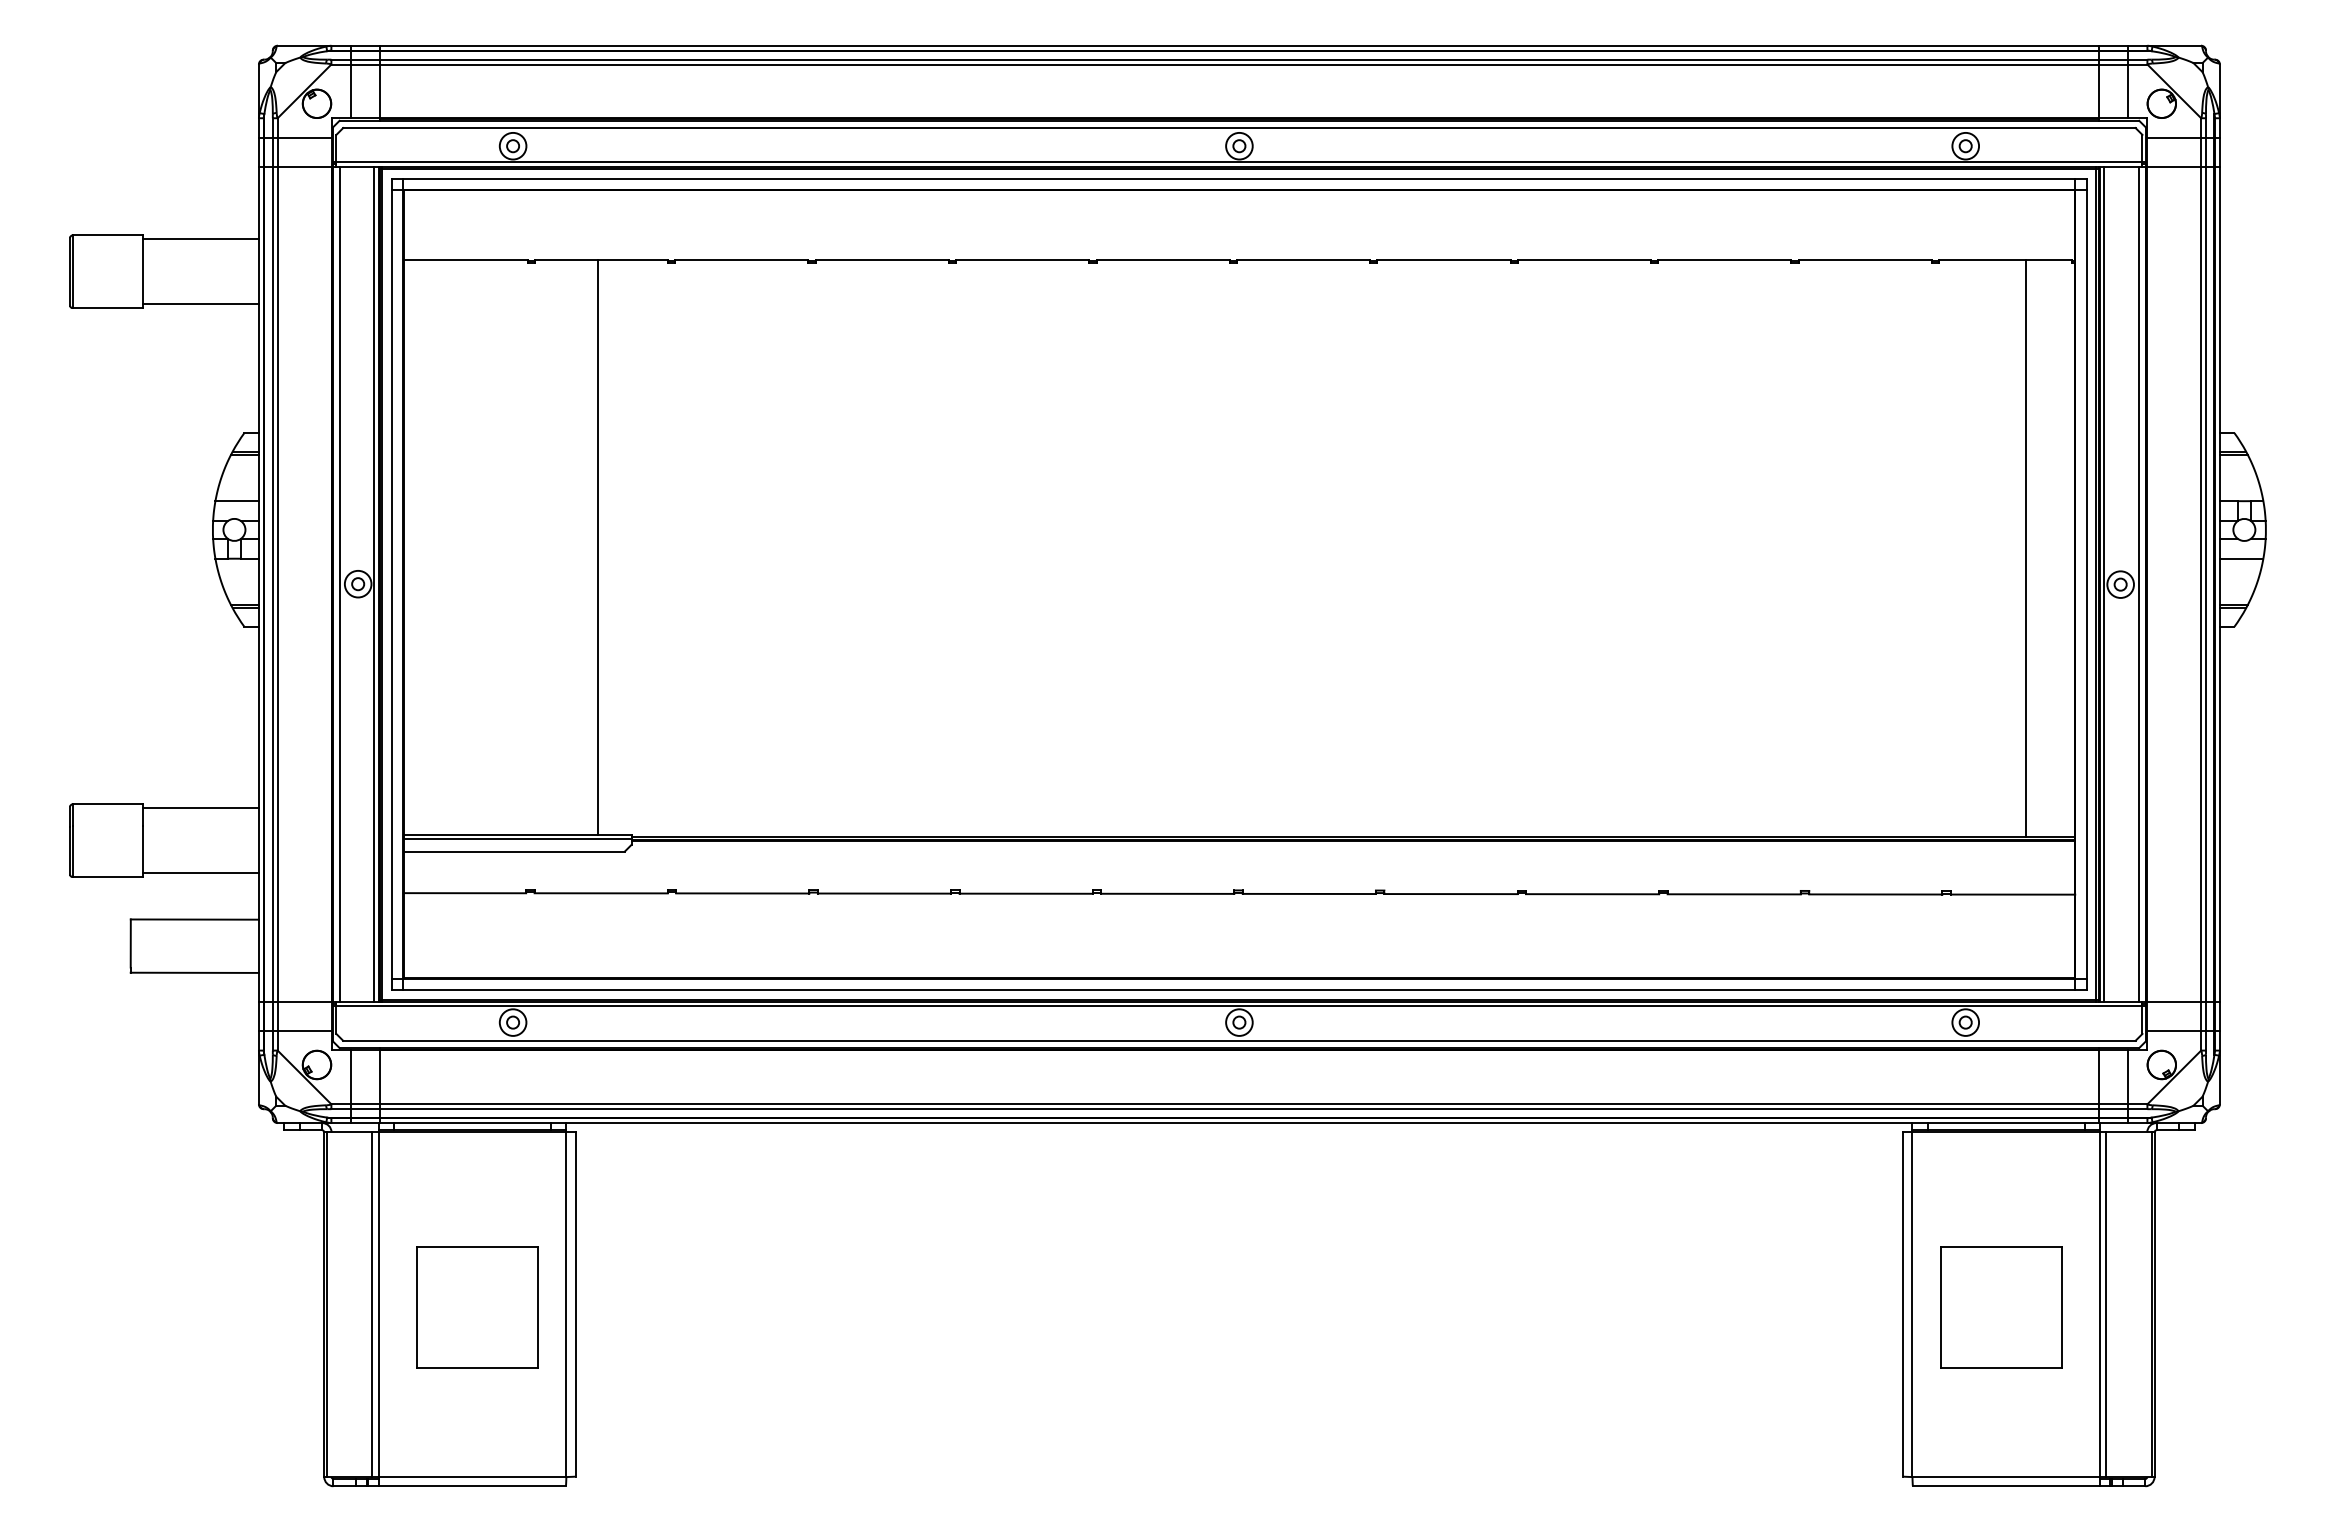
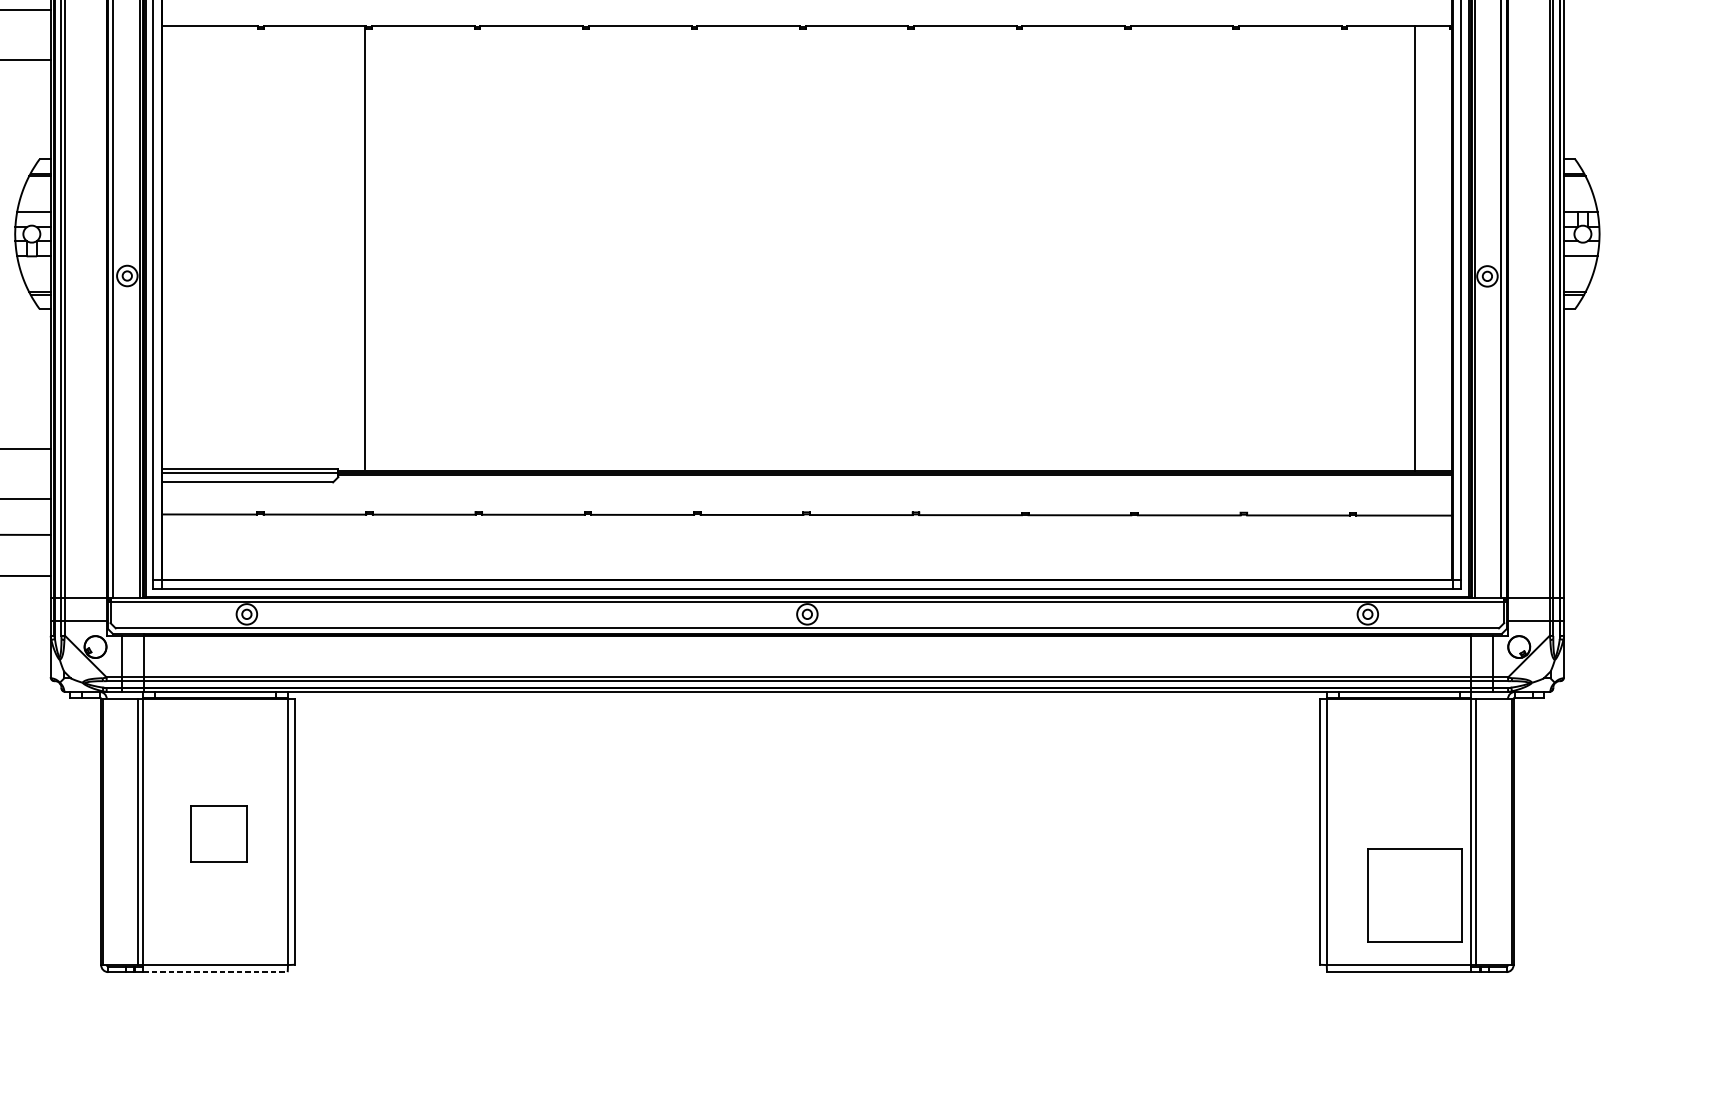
line: (597, 546) -> (364, 246), moved
part: (477, 1307) -> (219, 834), size x0.6
part: (2001, 1307) -> (1414, 895), moved
line: (472, 1486) -> (215, 972), solid -> dashed

